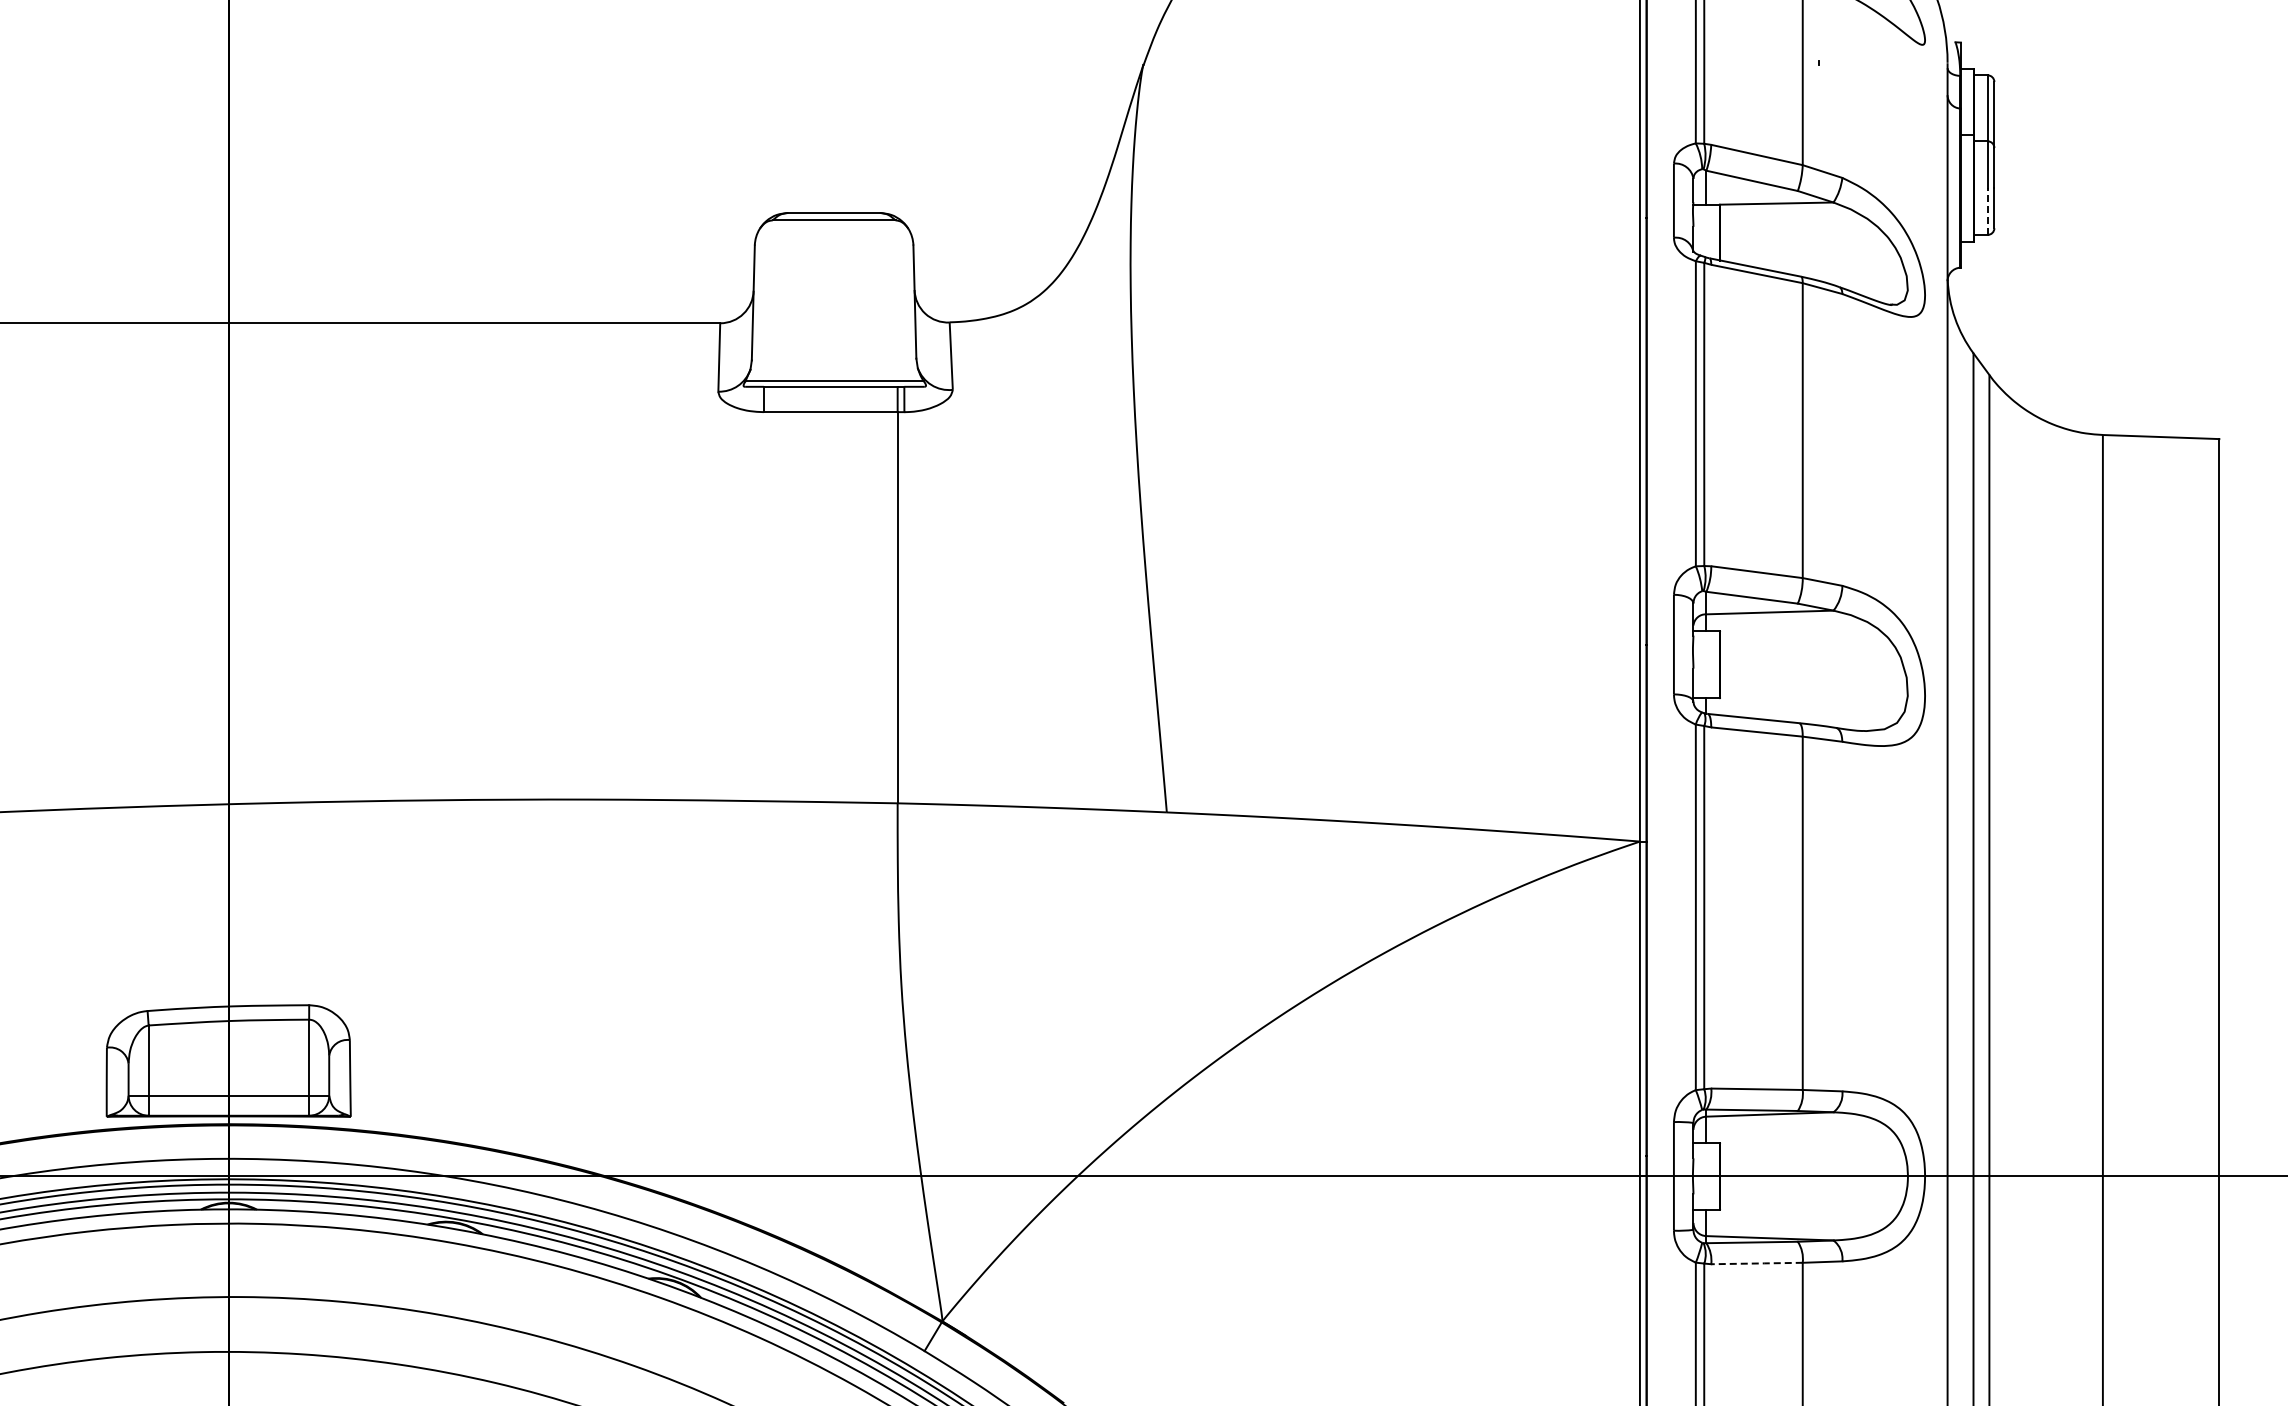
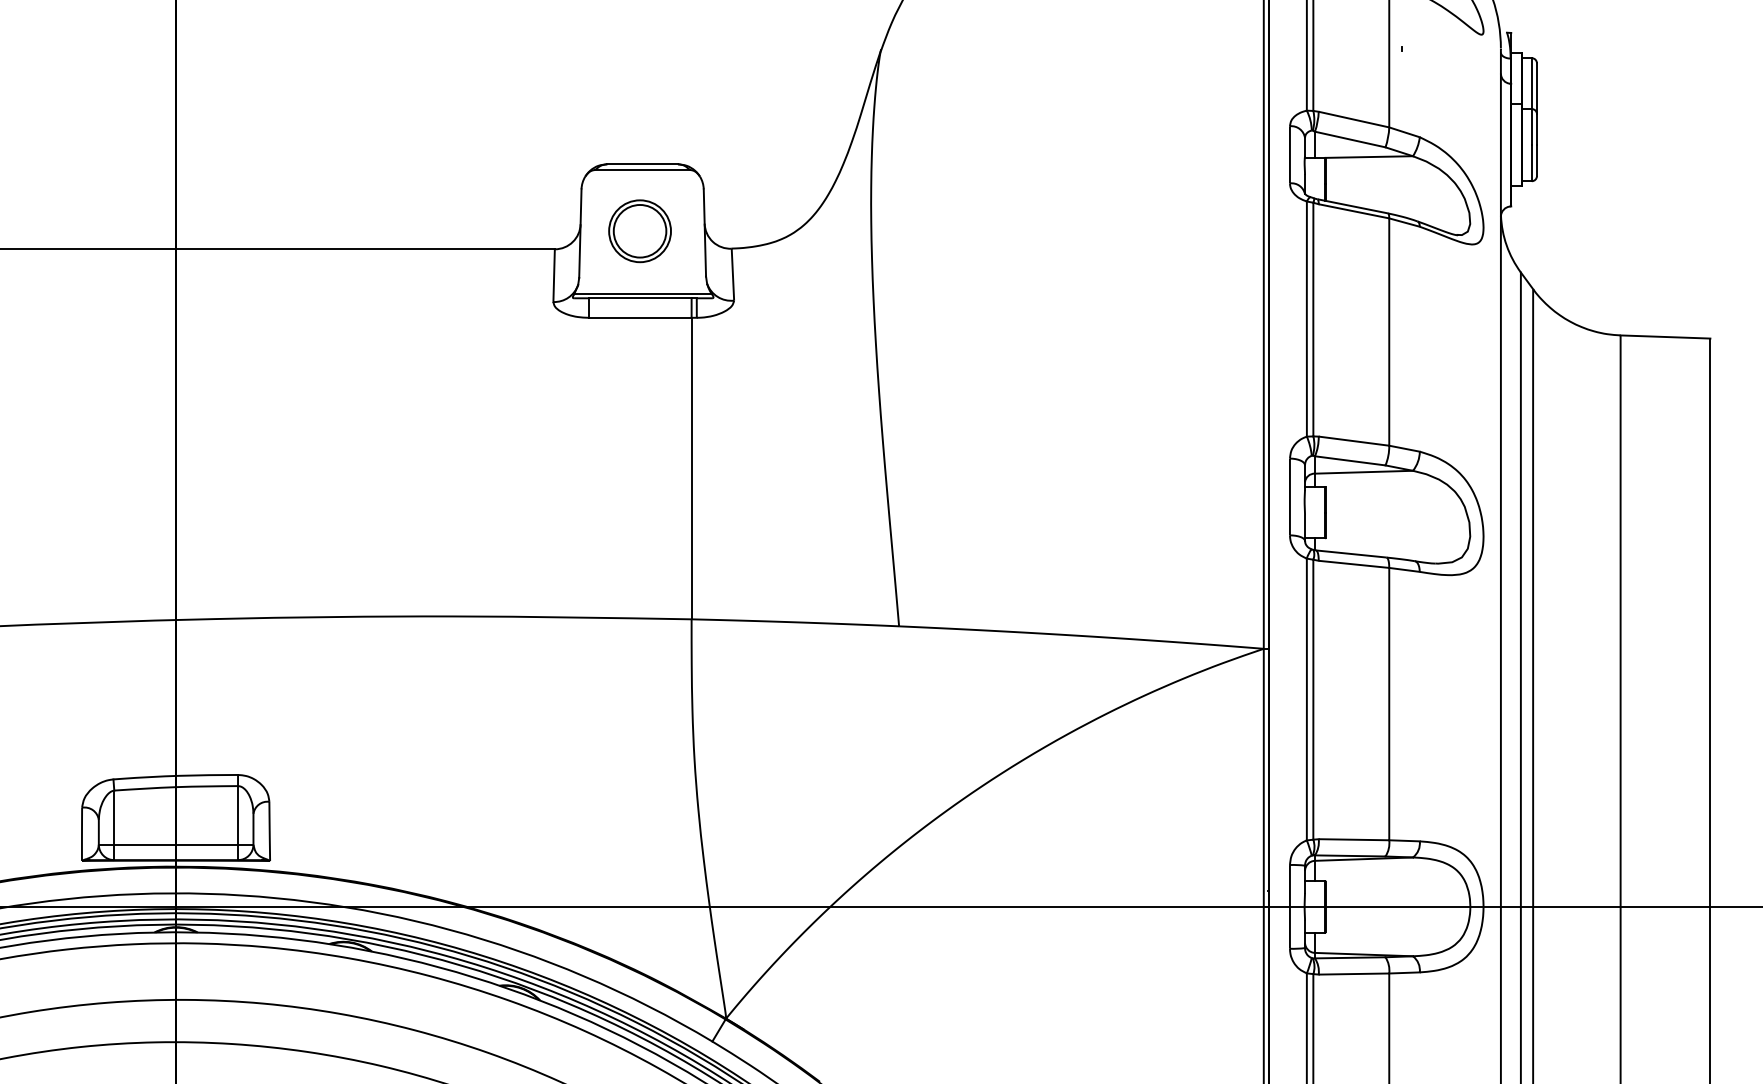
line: (1987, 211) -> (1531, 163), dashed -> solid
part: (830, 299) -> (639, 230), added
line: (1757, 1263) -> (1354, 974), dashed -> solid

